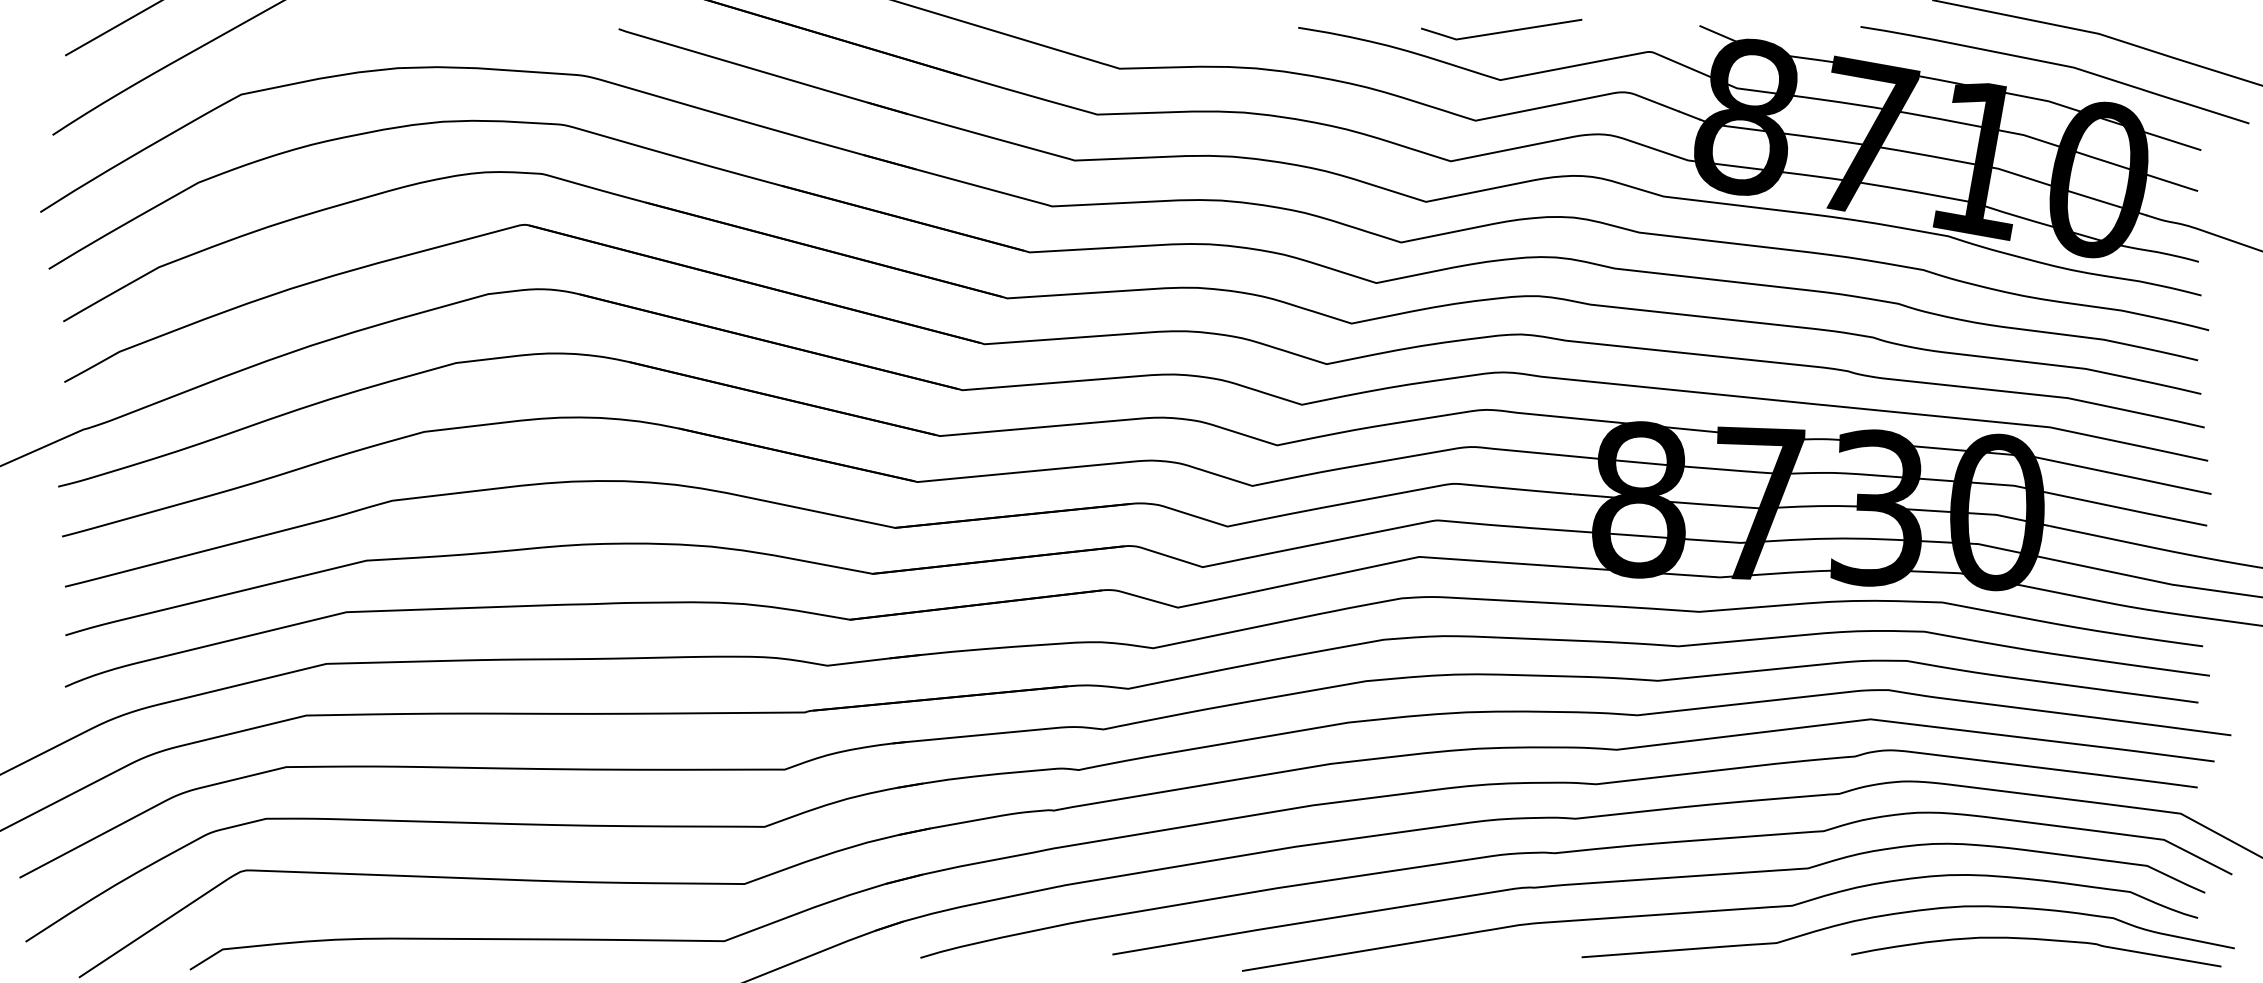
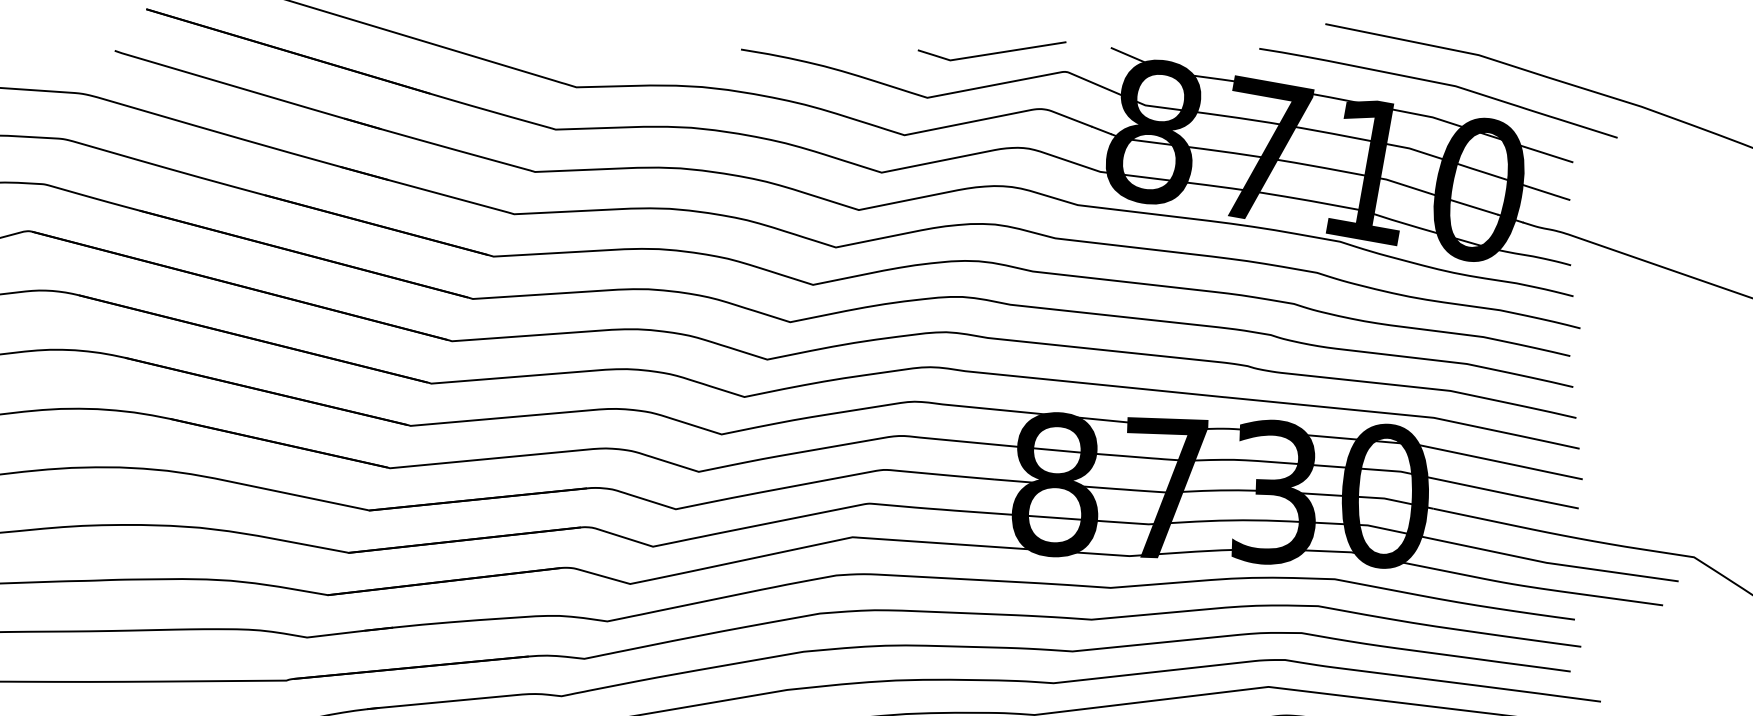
line: (1501, 31) -> (991, 53), moved

